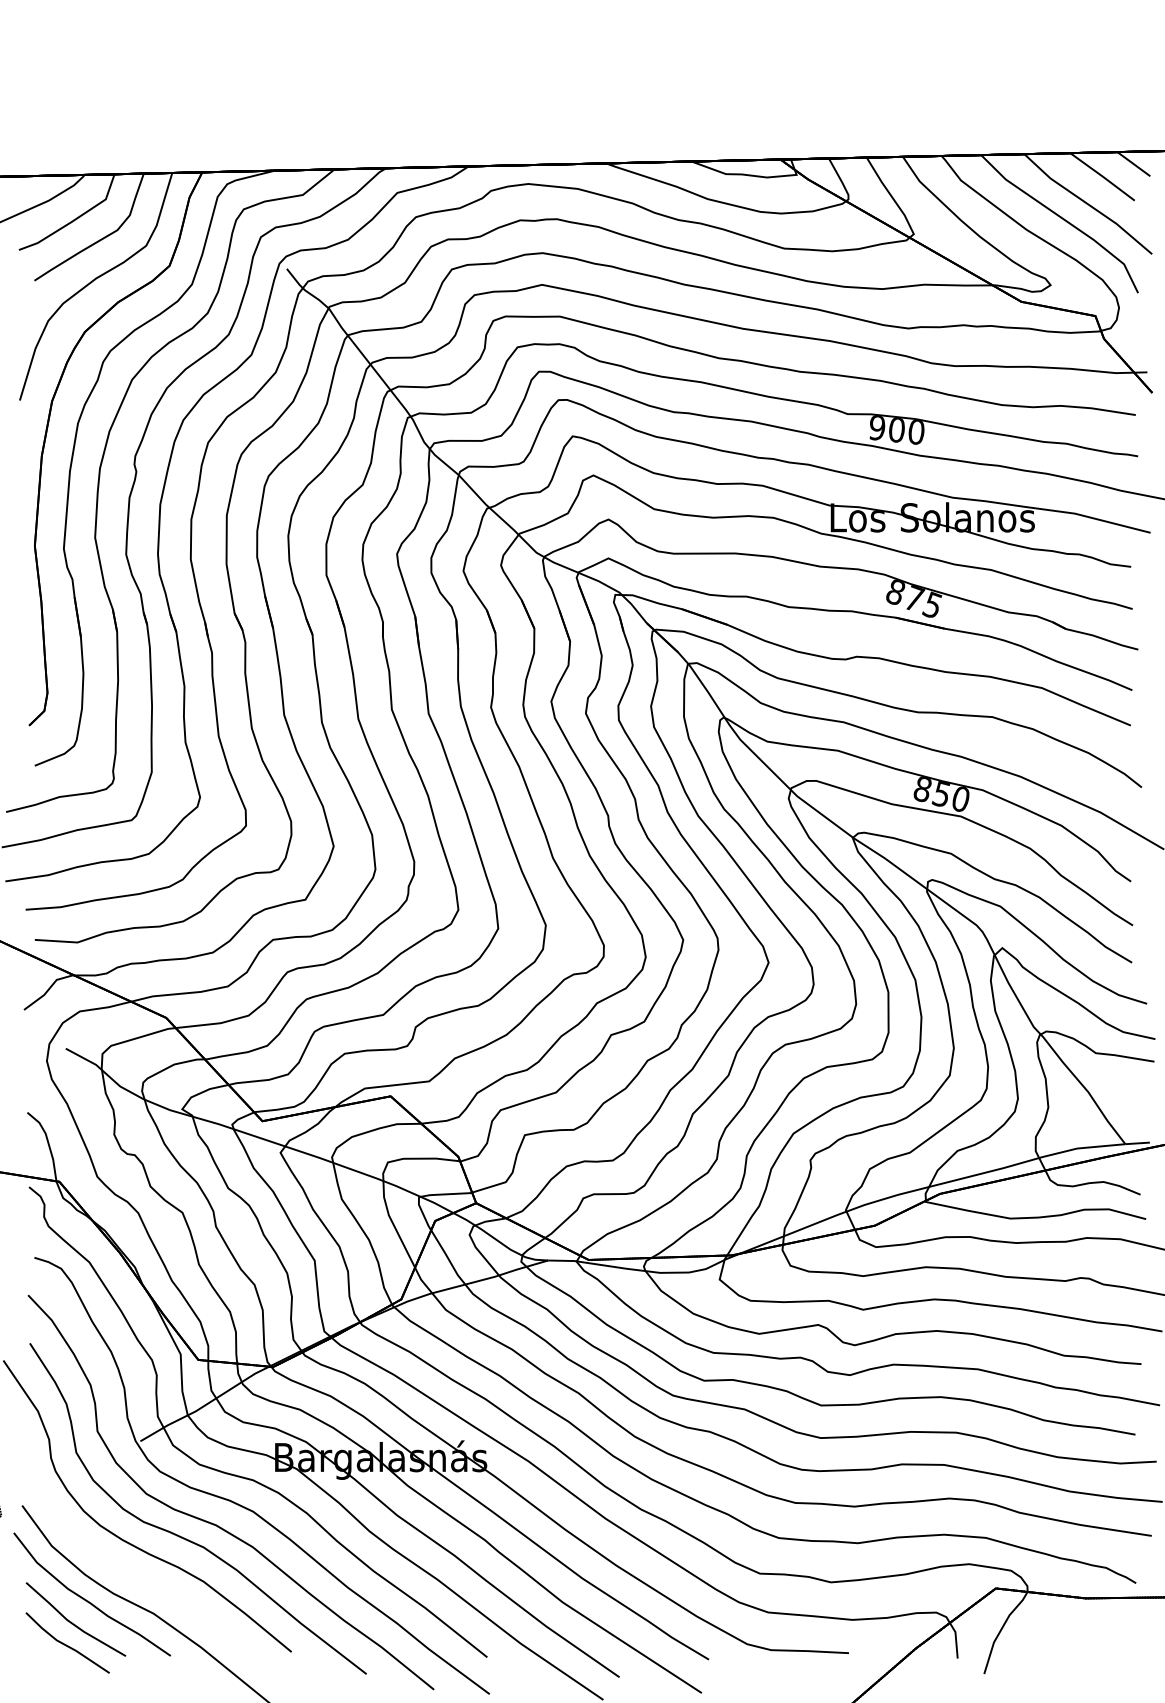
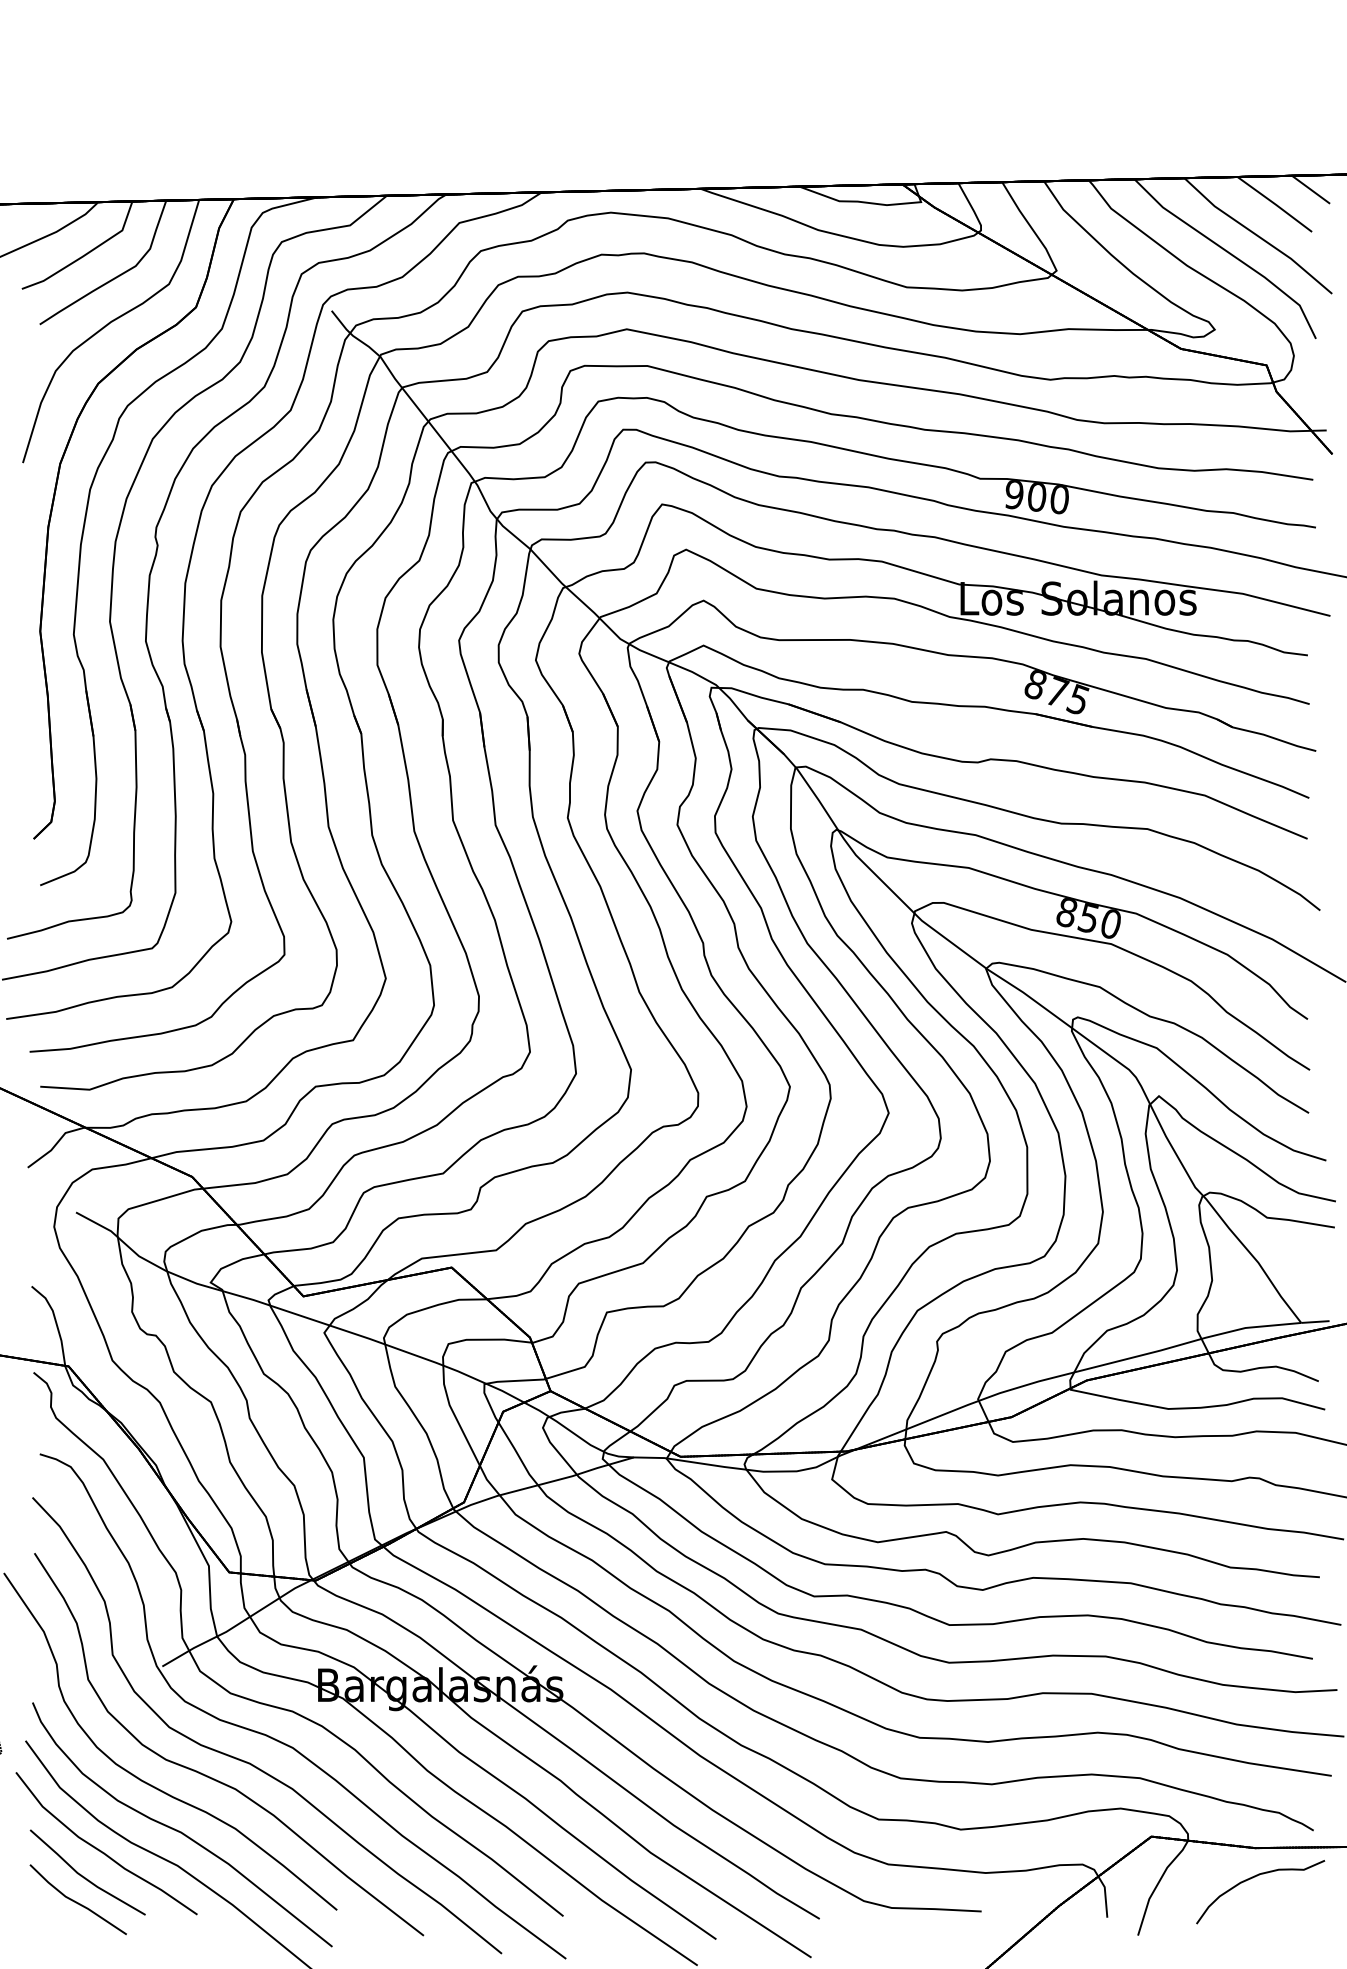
curve: (154, 1582) -> (178, 1829), added
curve: (1084, 1624) -> (1253, 1878), added

